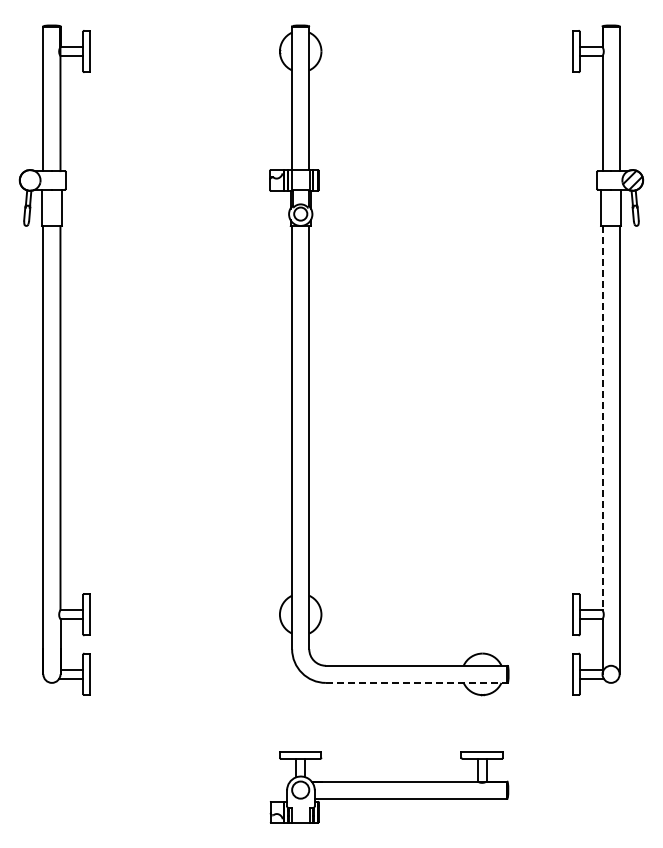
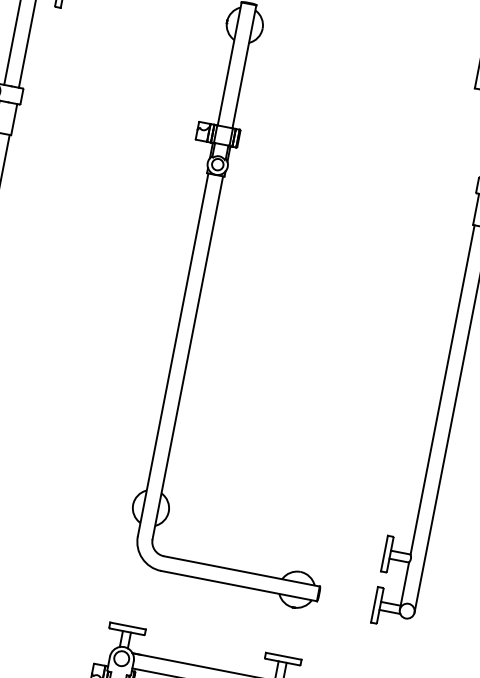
line: (602, 418) -> (442, 390), dashed -> solid
line: (416, 682) -> (238, 585), dashed -> solid

